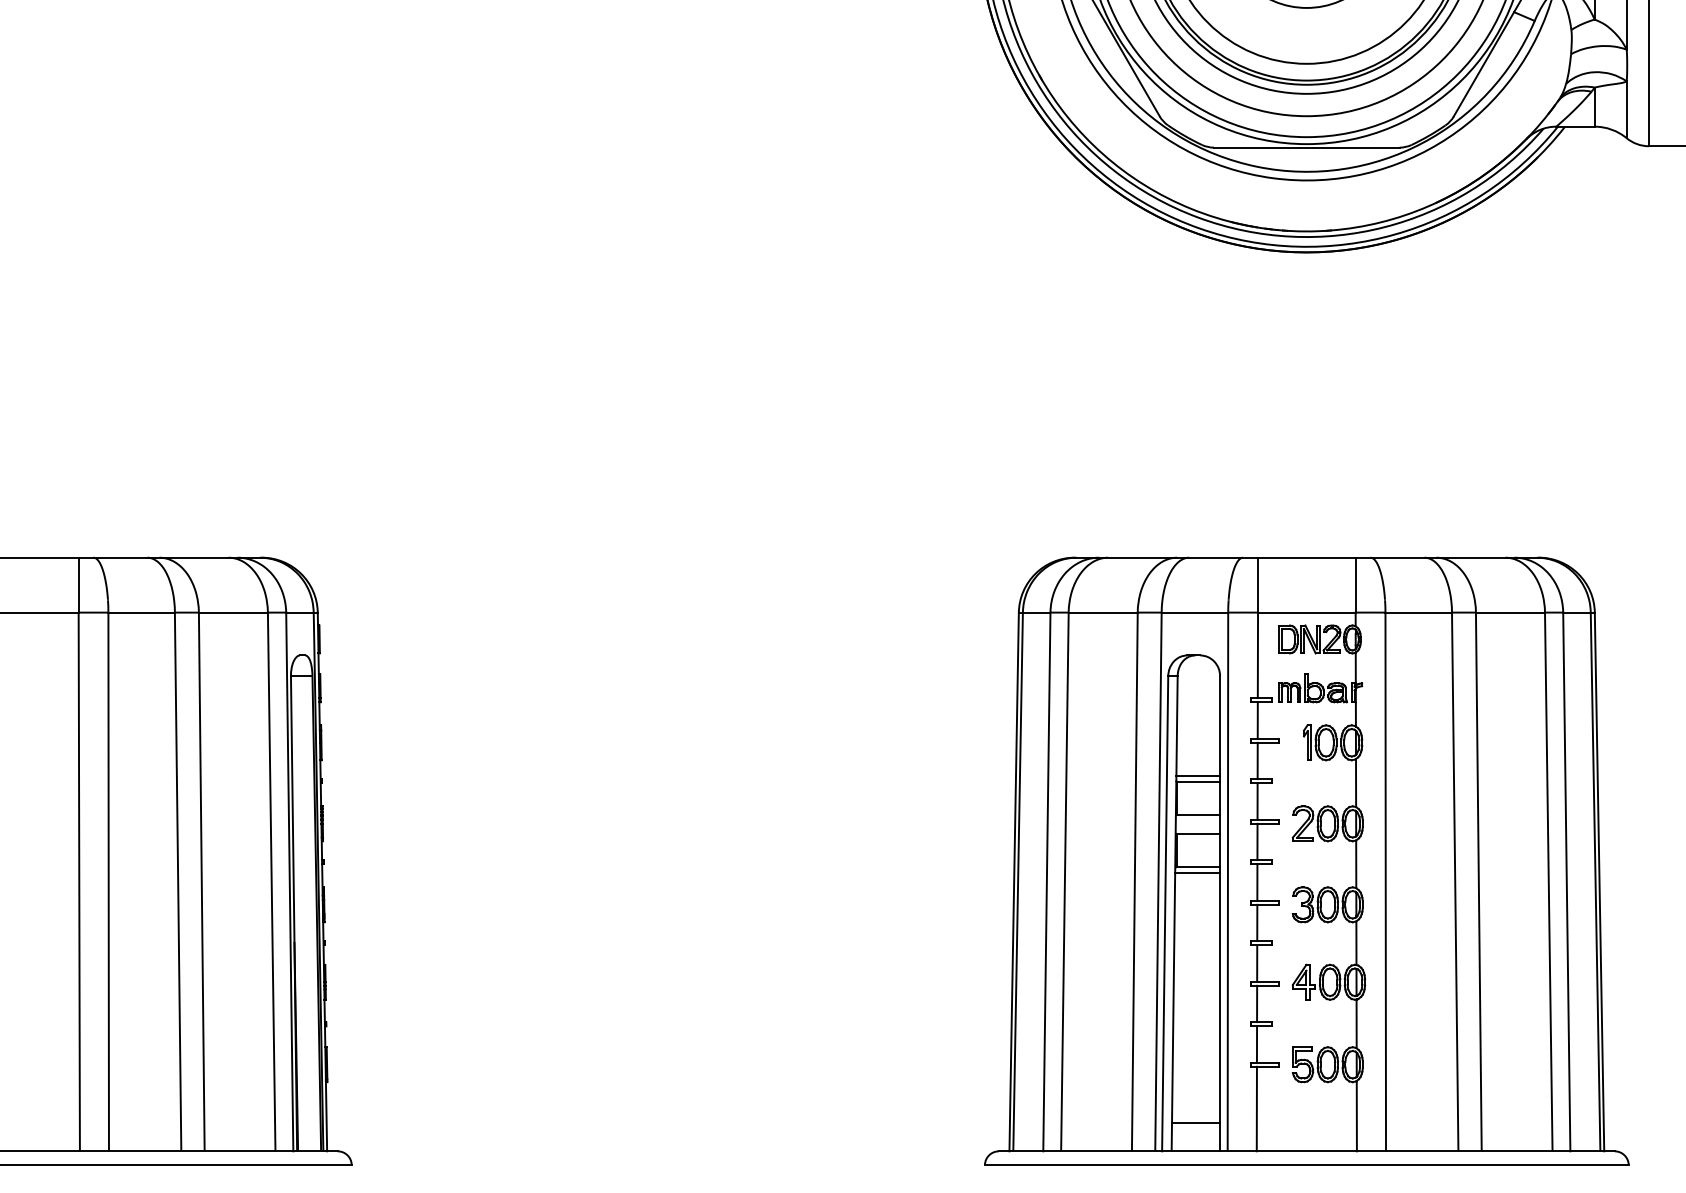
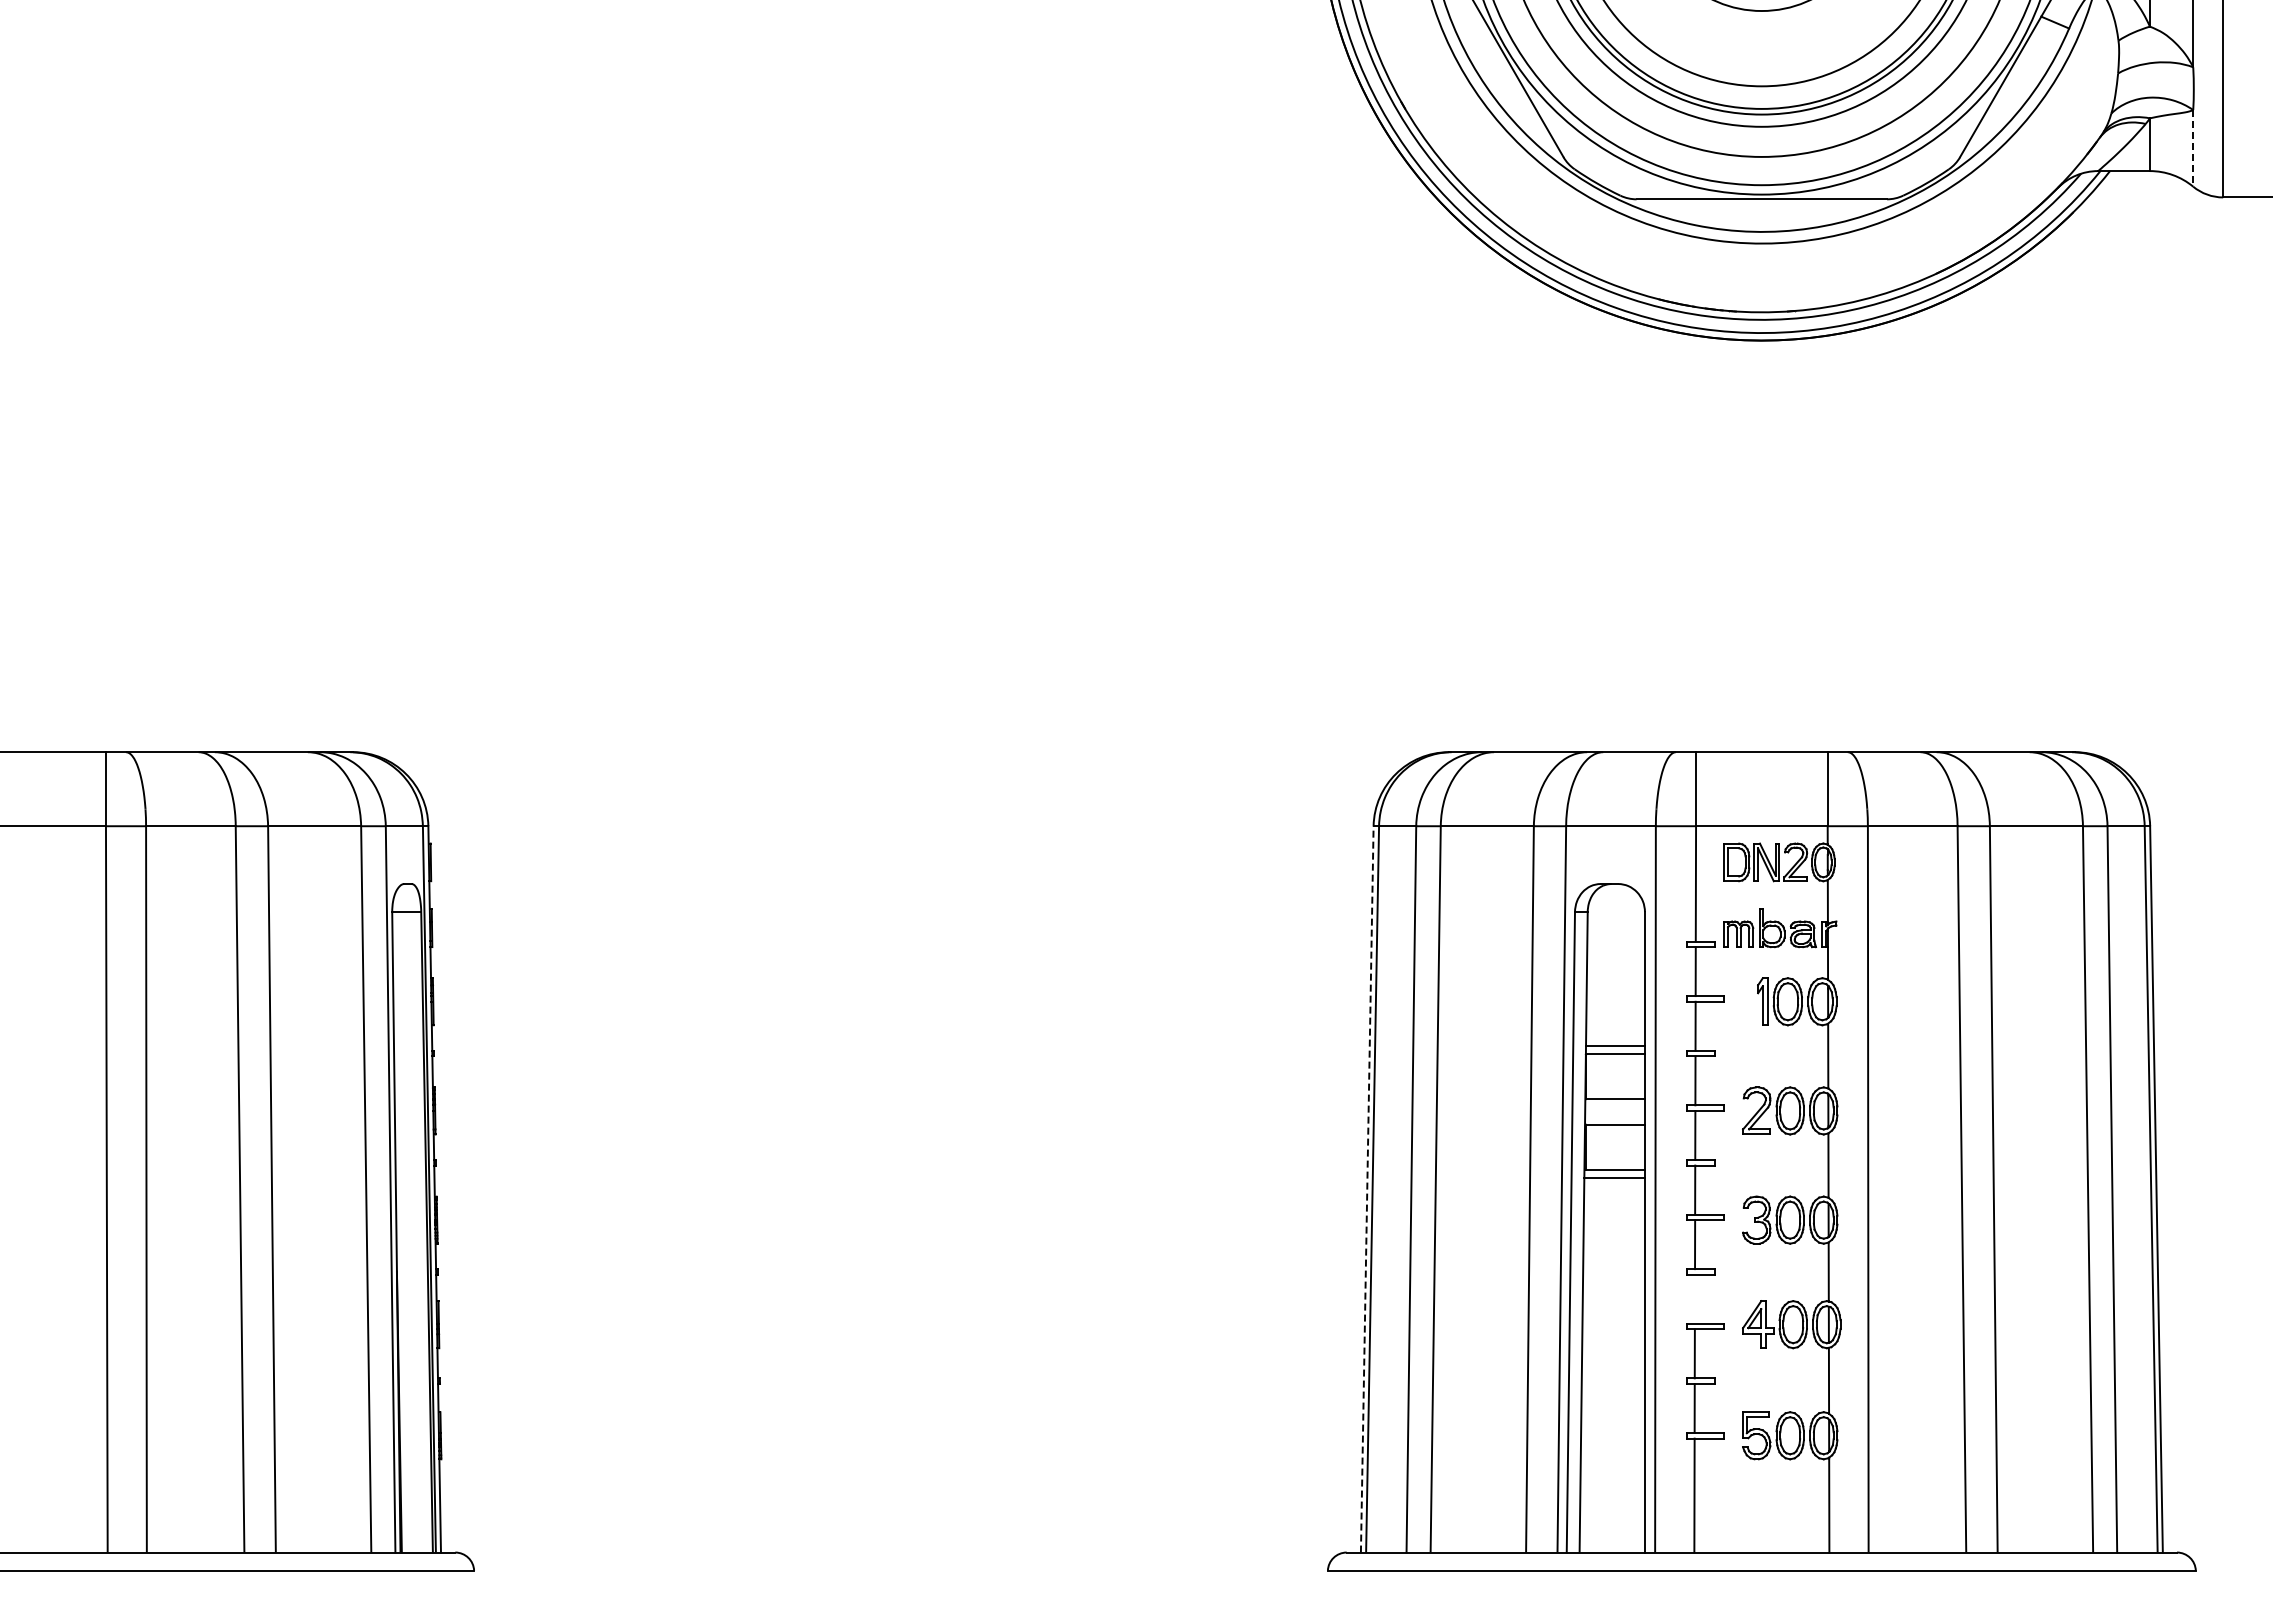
line: (1626, 109) -> (2193, 148), solid -> dashed
line: (1014, 881) -> (1367, 1188), solid -> dashed
line: (1256, 962) -> (1694, 1298), removed
line: (1196, 1123) -> (1612, 1514), removed

